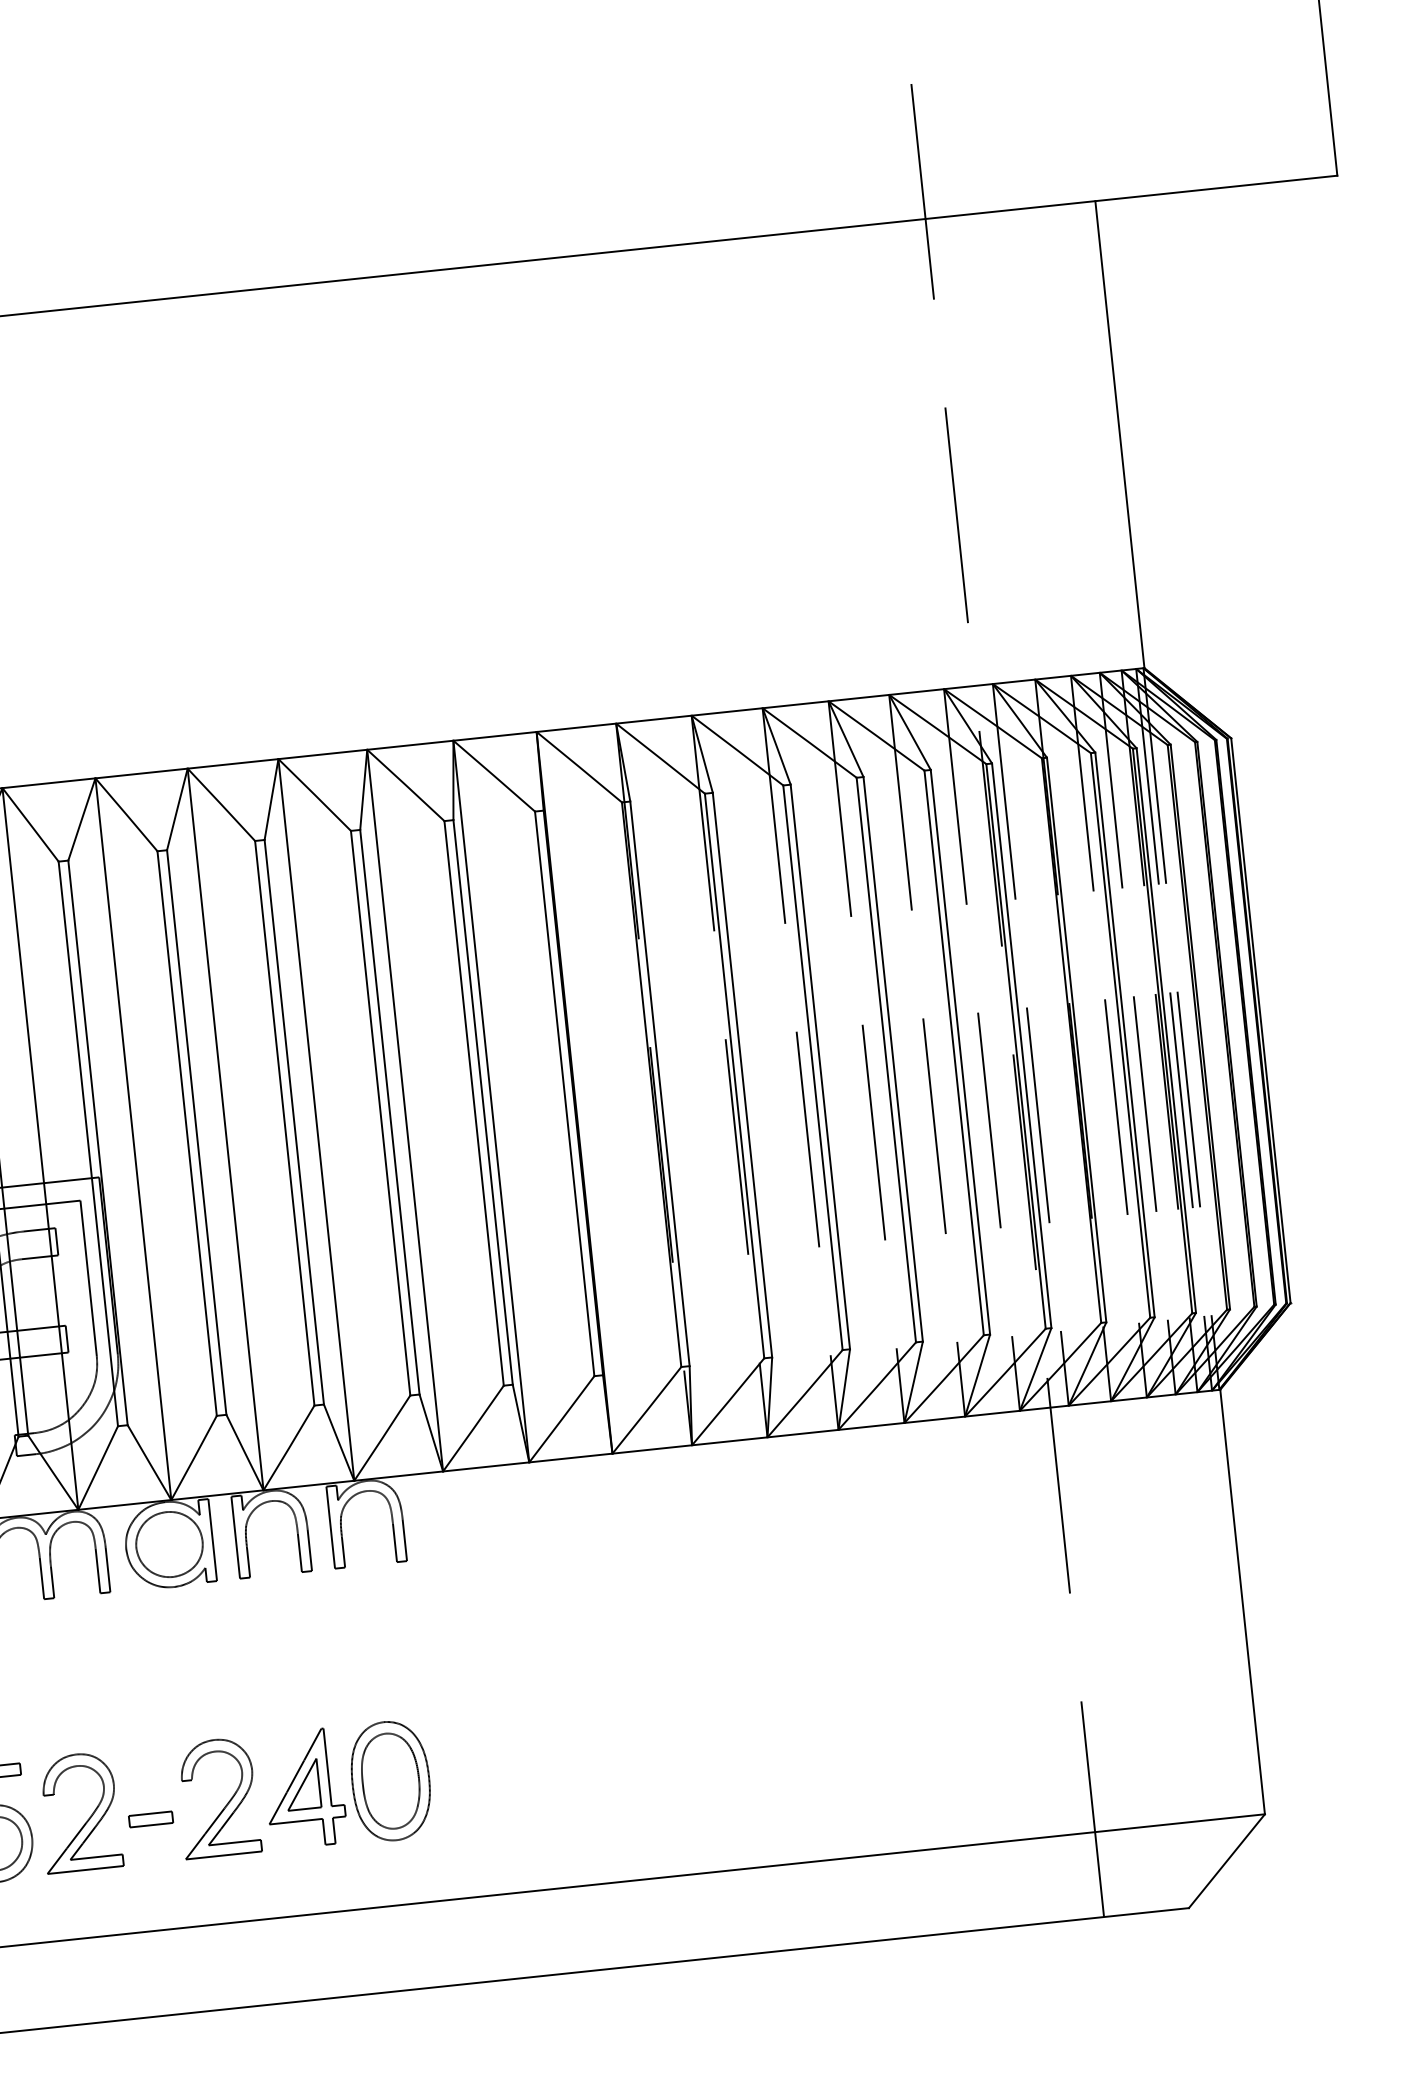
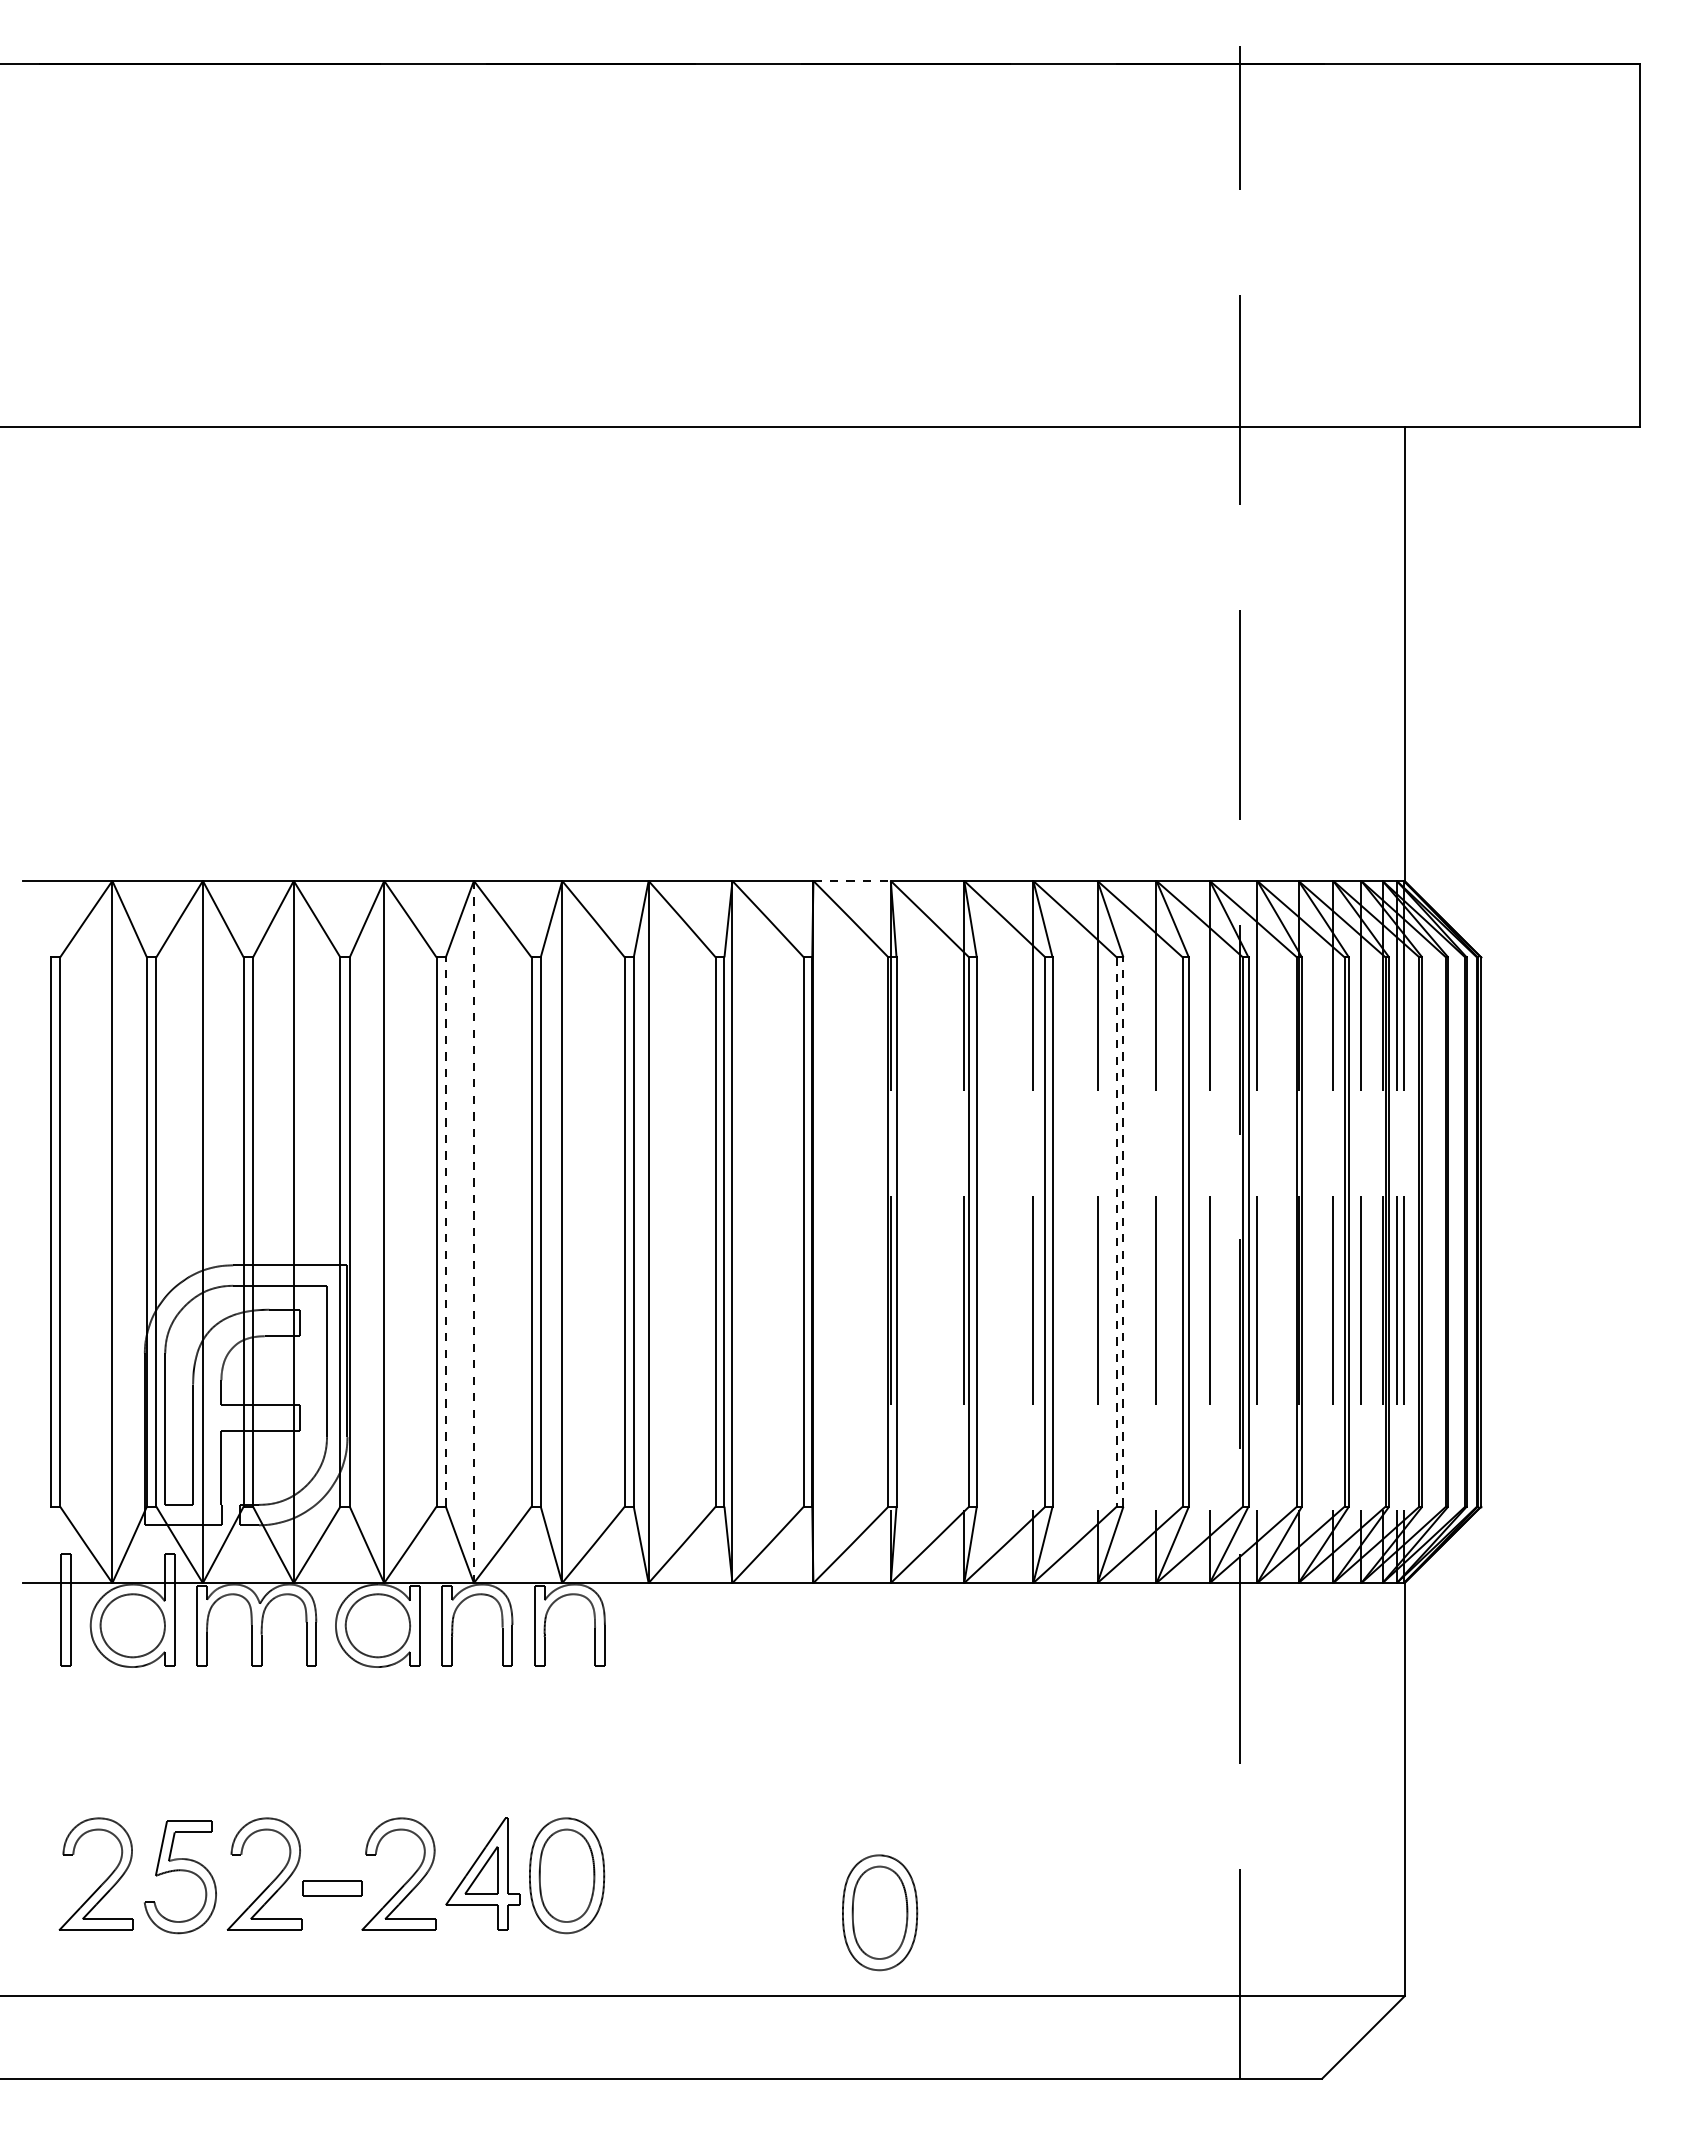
line: (576, 727) -> (852, 880), solid -> dashed
line: (893, 1059) -> (1123, 1232), solid -> dashed
line: (886, 1060) -> (1116, 1232), solid -> dashed
line: (225, 1130) -> (473, 1232), solid -> dashed
line: (196, 1133) -> (445, 1232), solid -> dashed
part: (717, 1784) -> (880, 1912), added
part: (150, 1819) -> (331, 1888), size x1.4

